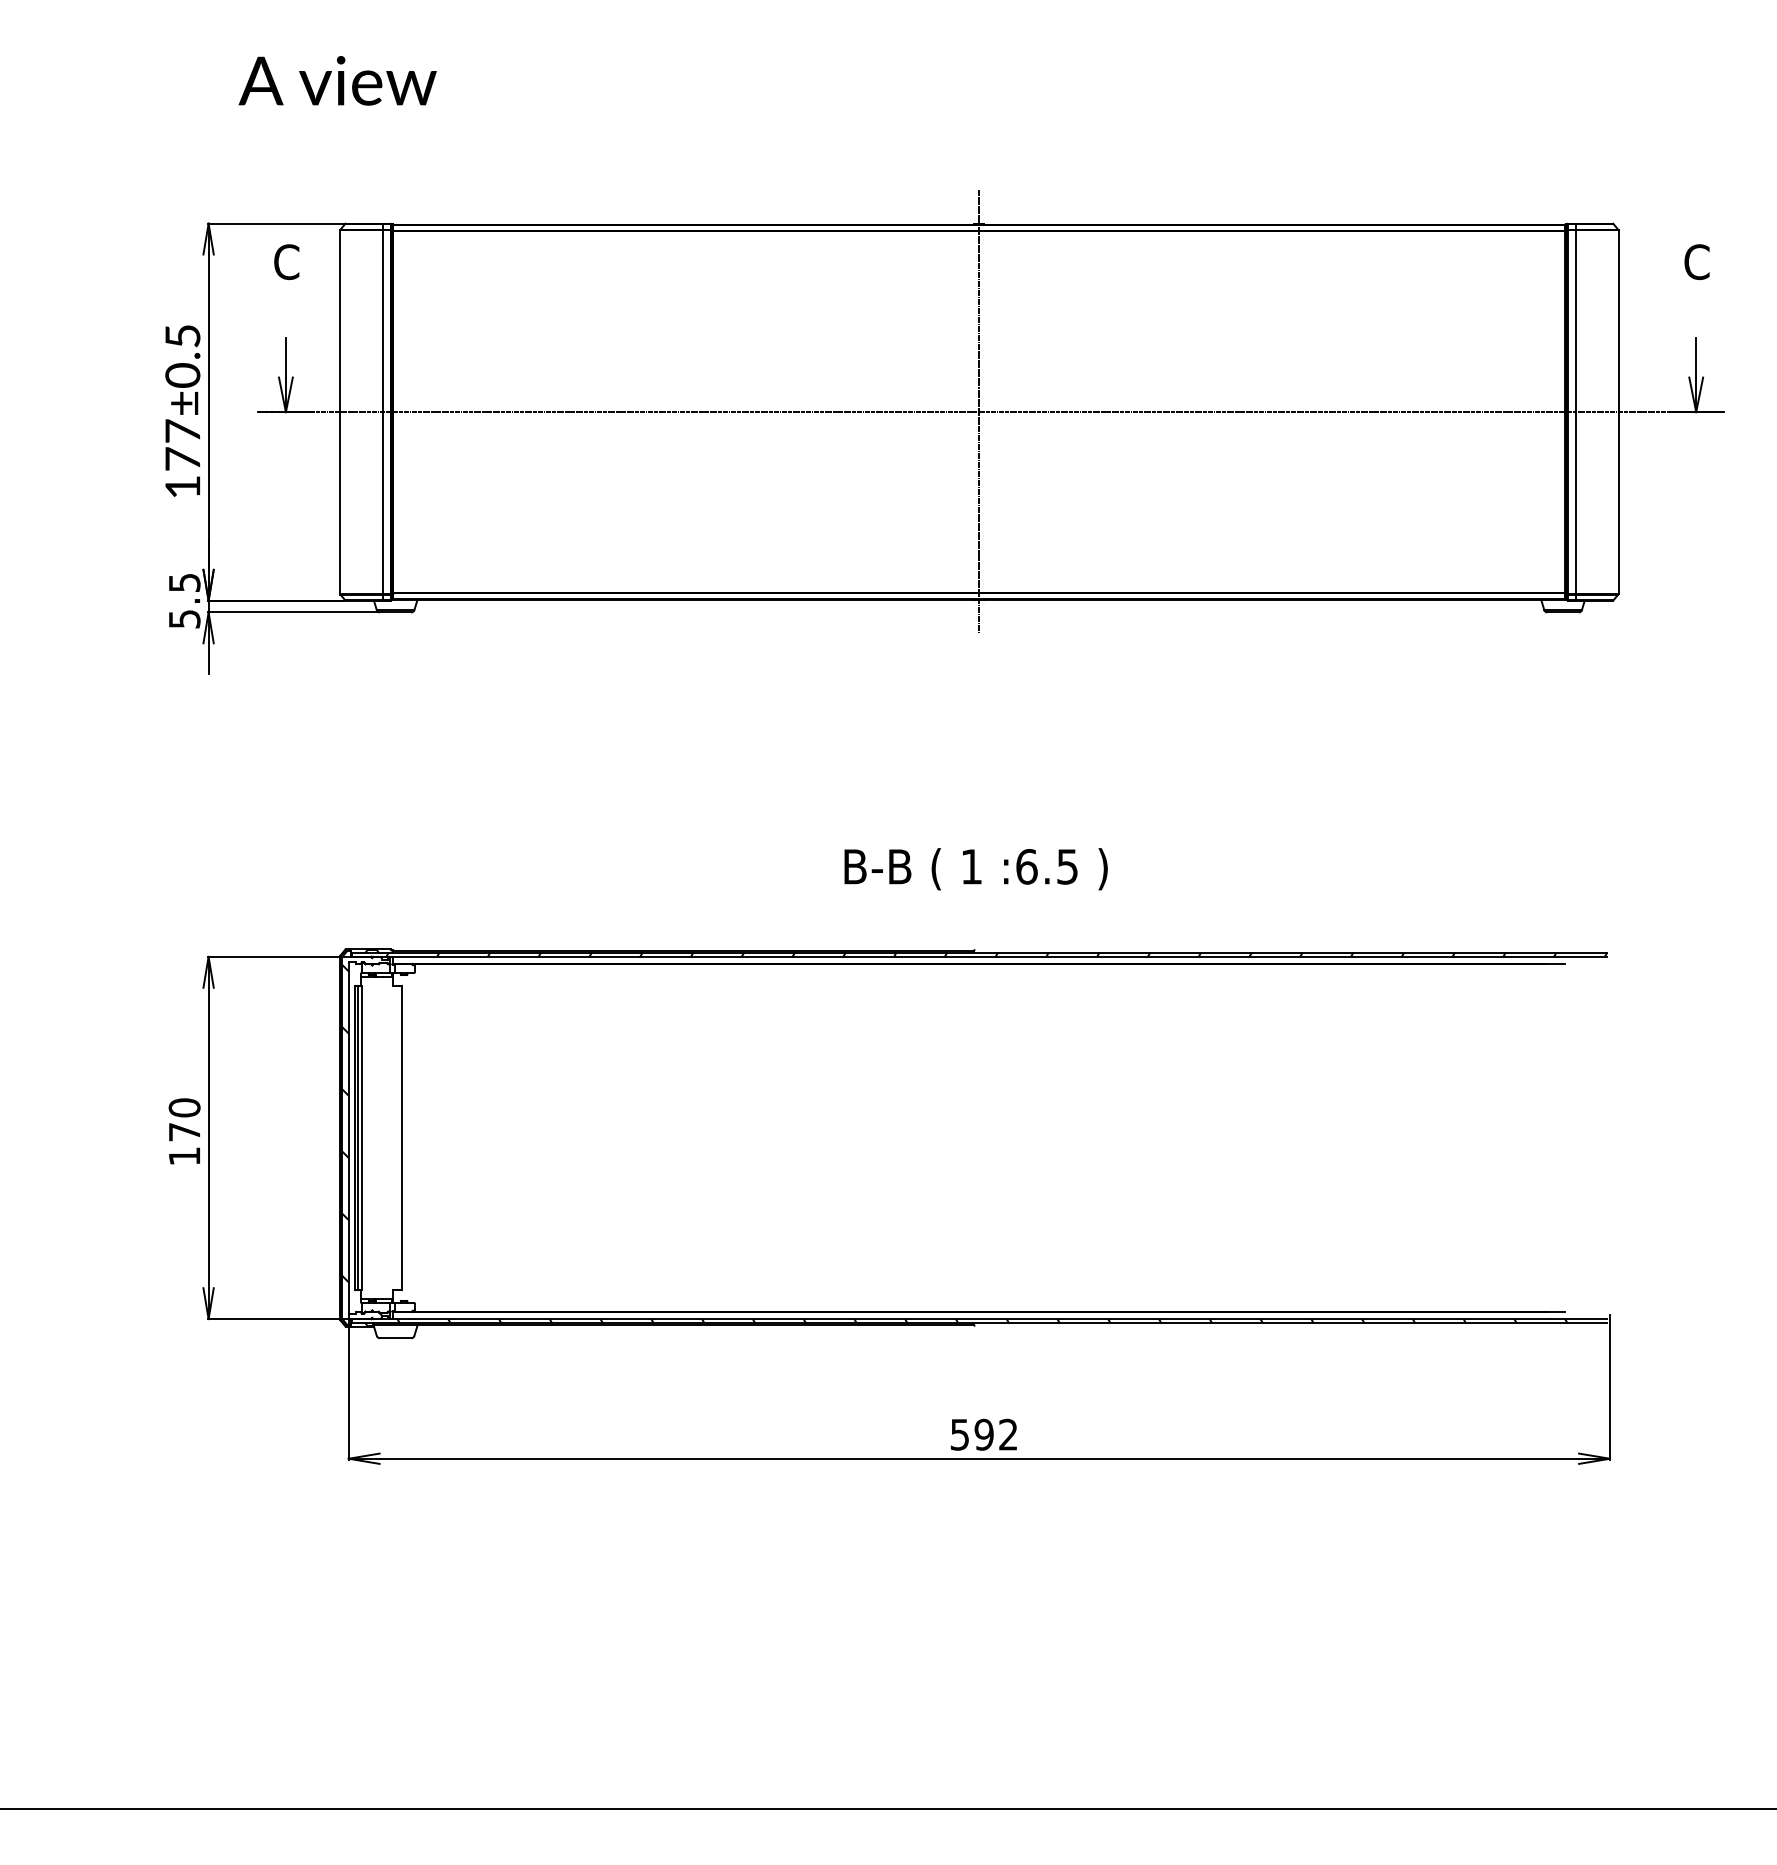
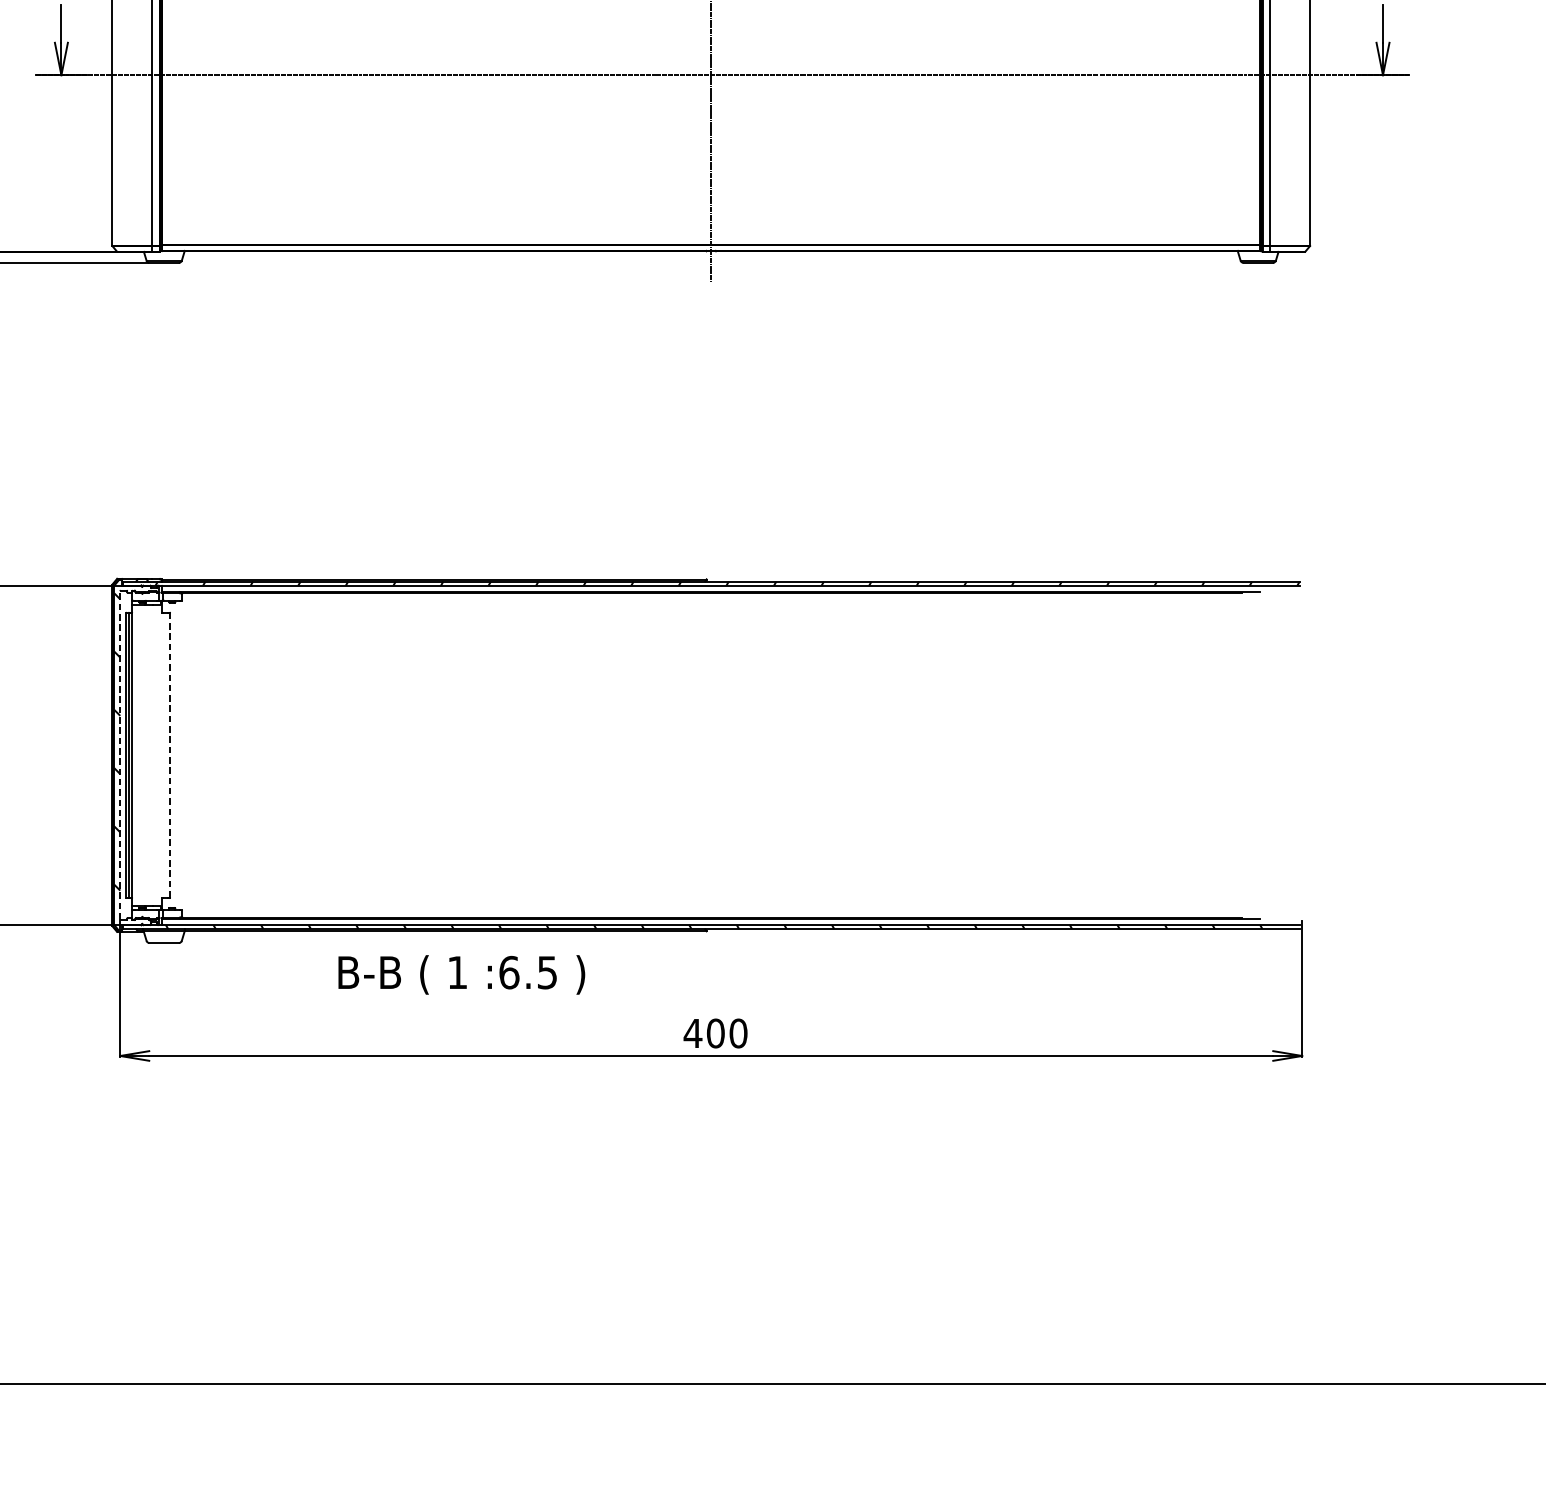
text: (975, 869) -> (461, 975), moved
line: (348, 1137) -> (120, 754), solid -> dashed
line: (402, 1137) -> (170, 754), solid -> dashed
text: (983, 1434) -> (715, 1033), 592 -> 400

